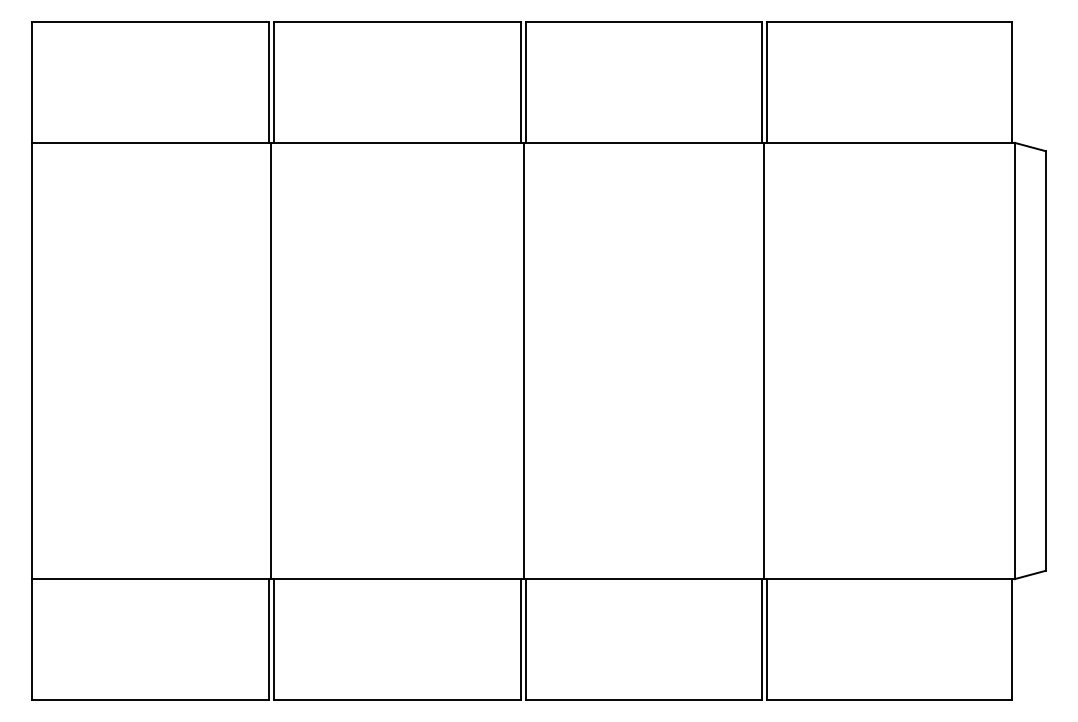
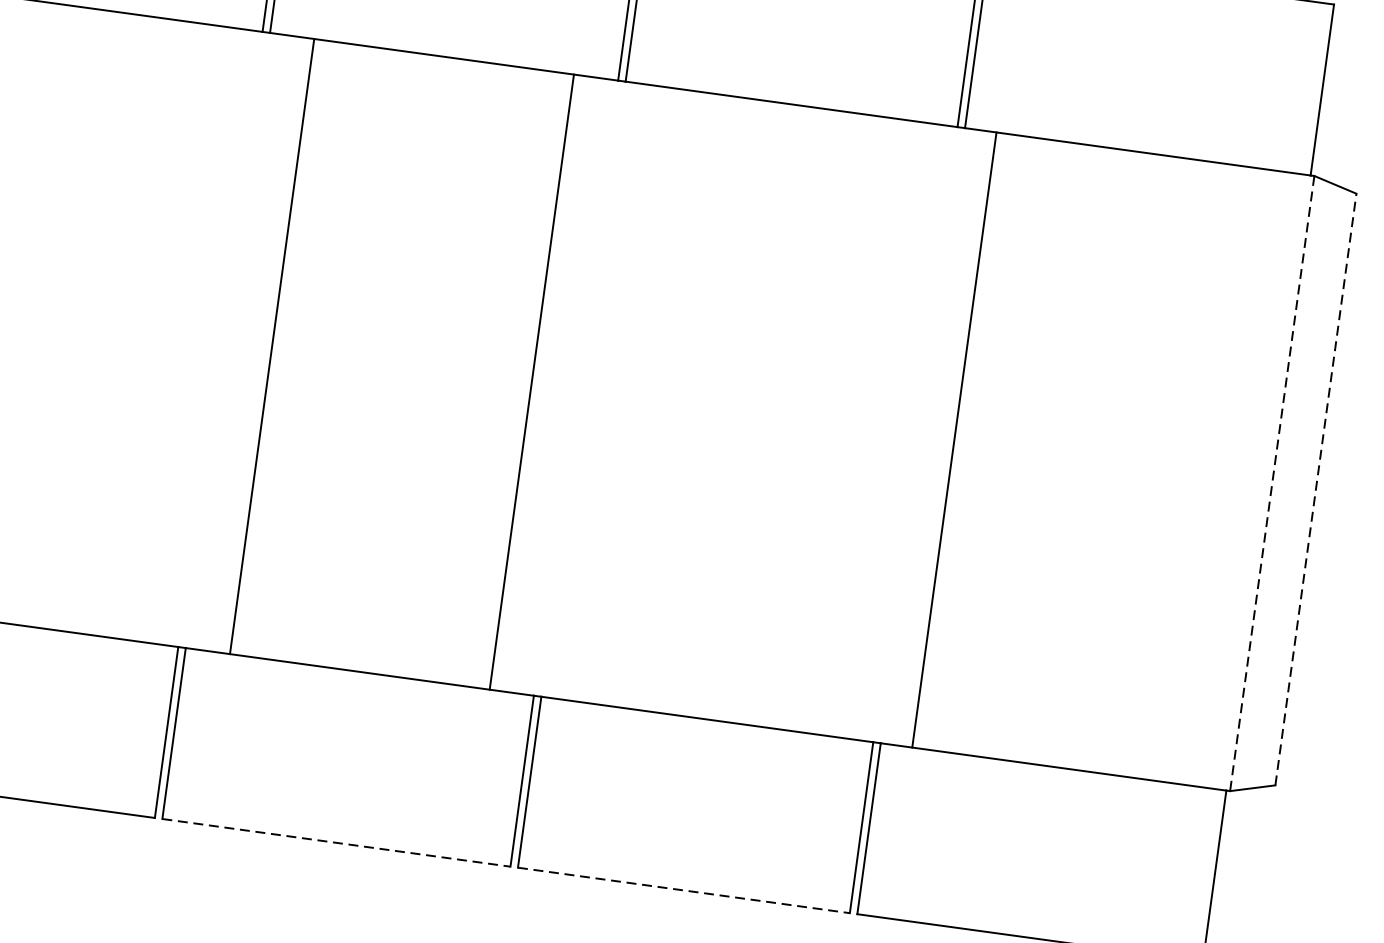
line: (271, 360) -> (272, 345), moved
line: (523, 360) -> (531, 381), moved
line: (764, 360) -> (954, 439), moved
line: (1045, 360) -> (1315, 488), solid -> dashed
line: (1014, 361) -> (1271, 484), solid -> dashed
line: (397, 700) -> (336, 843), solid -> dashed
line: (643, 700) -> (683, 890), solid -> dashed

